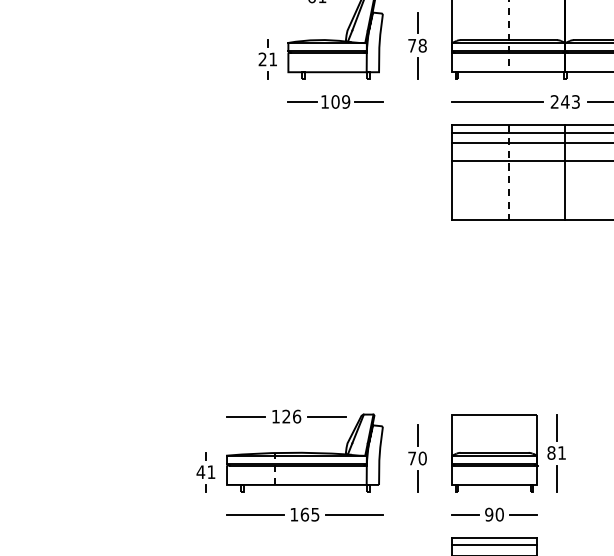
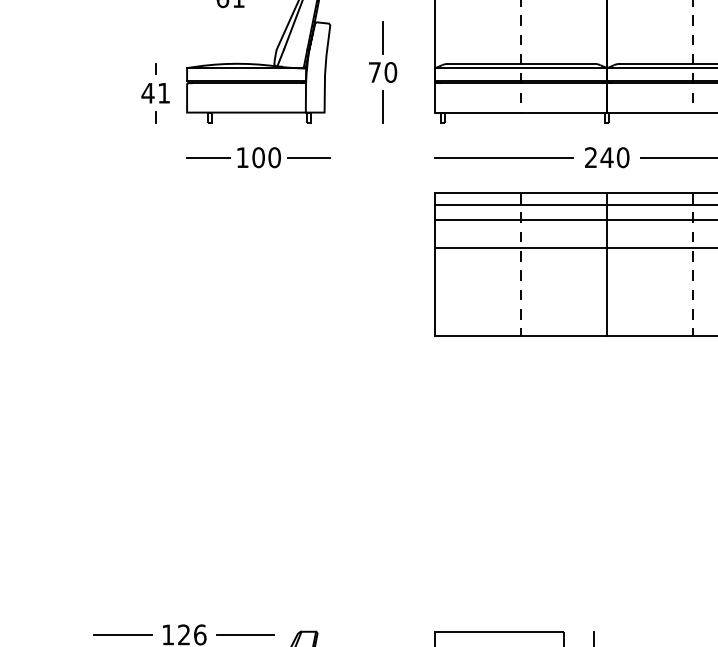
text: (422, 45) -> (390, 72), 78 -> 70
text: (262, 59) -> (147, 93), 21 -> 41
text: (346, 101) -> (275, 156), 109 -> 100
text: (575, 101) -> (622, 156), 243 -> 240

